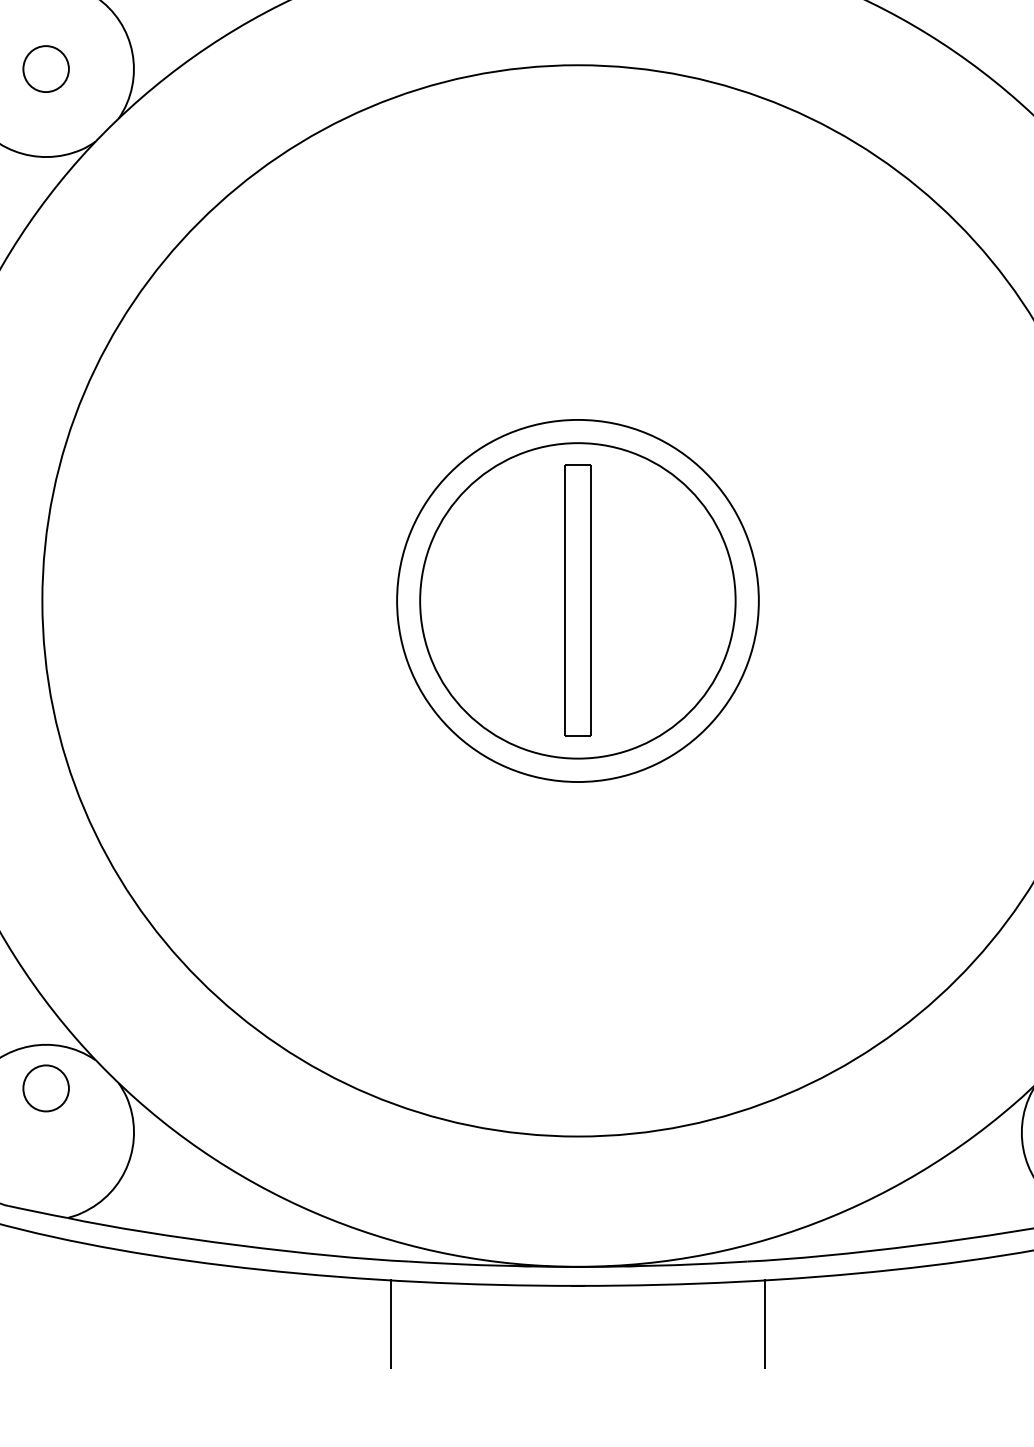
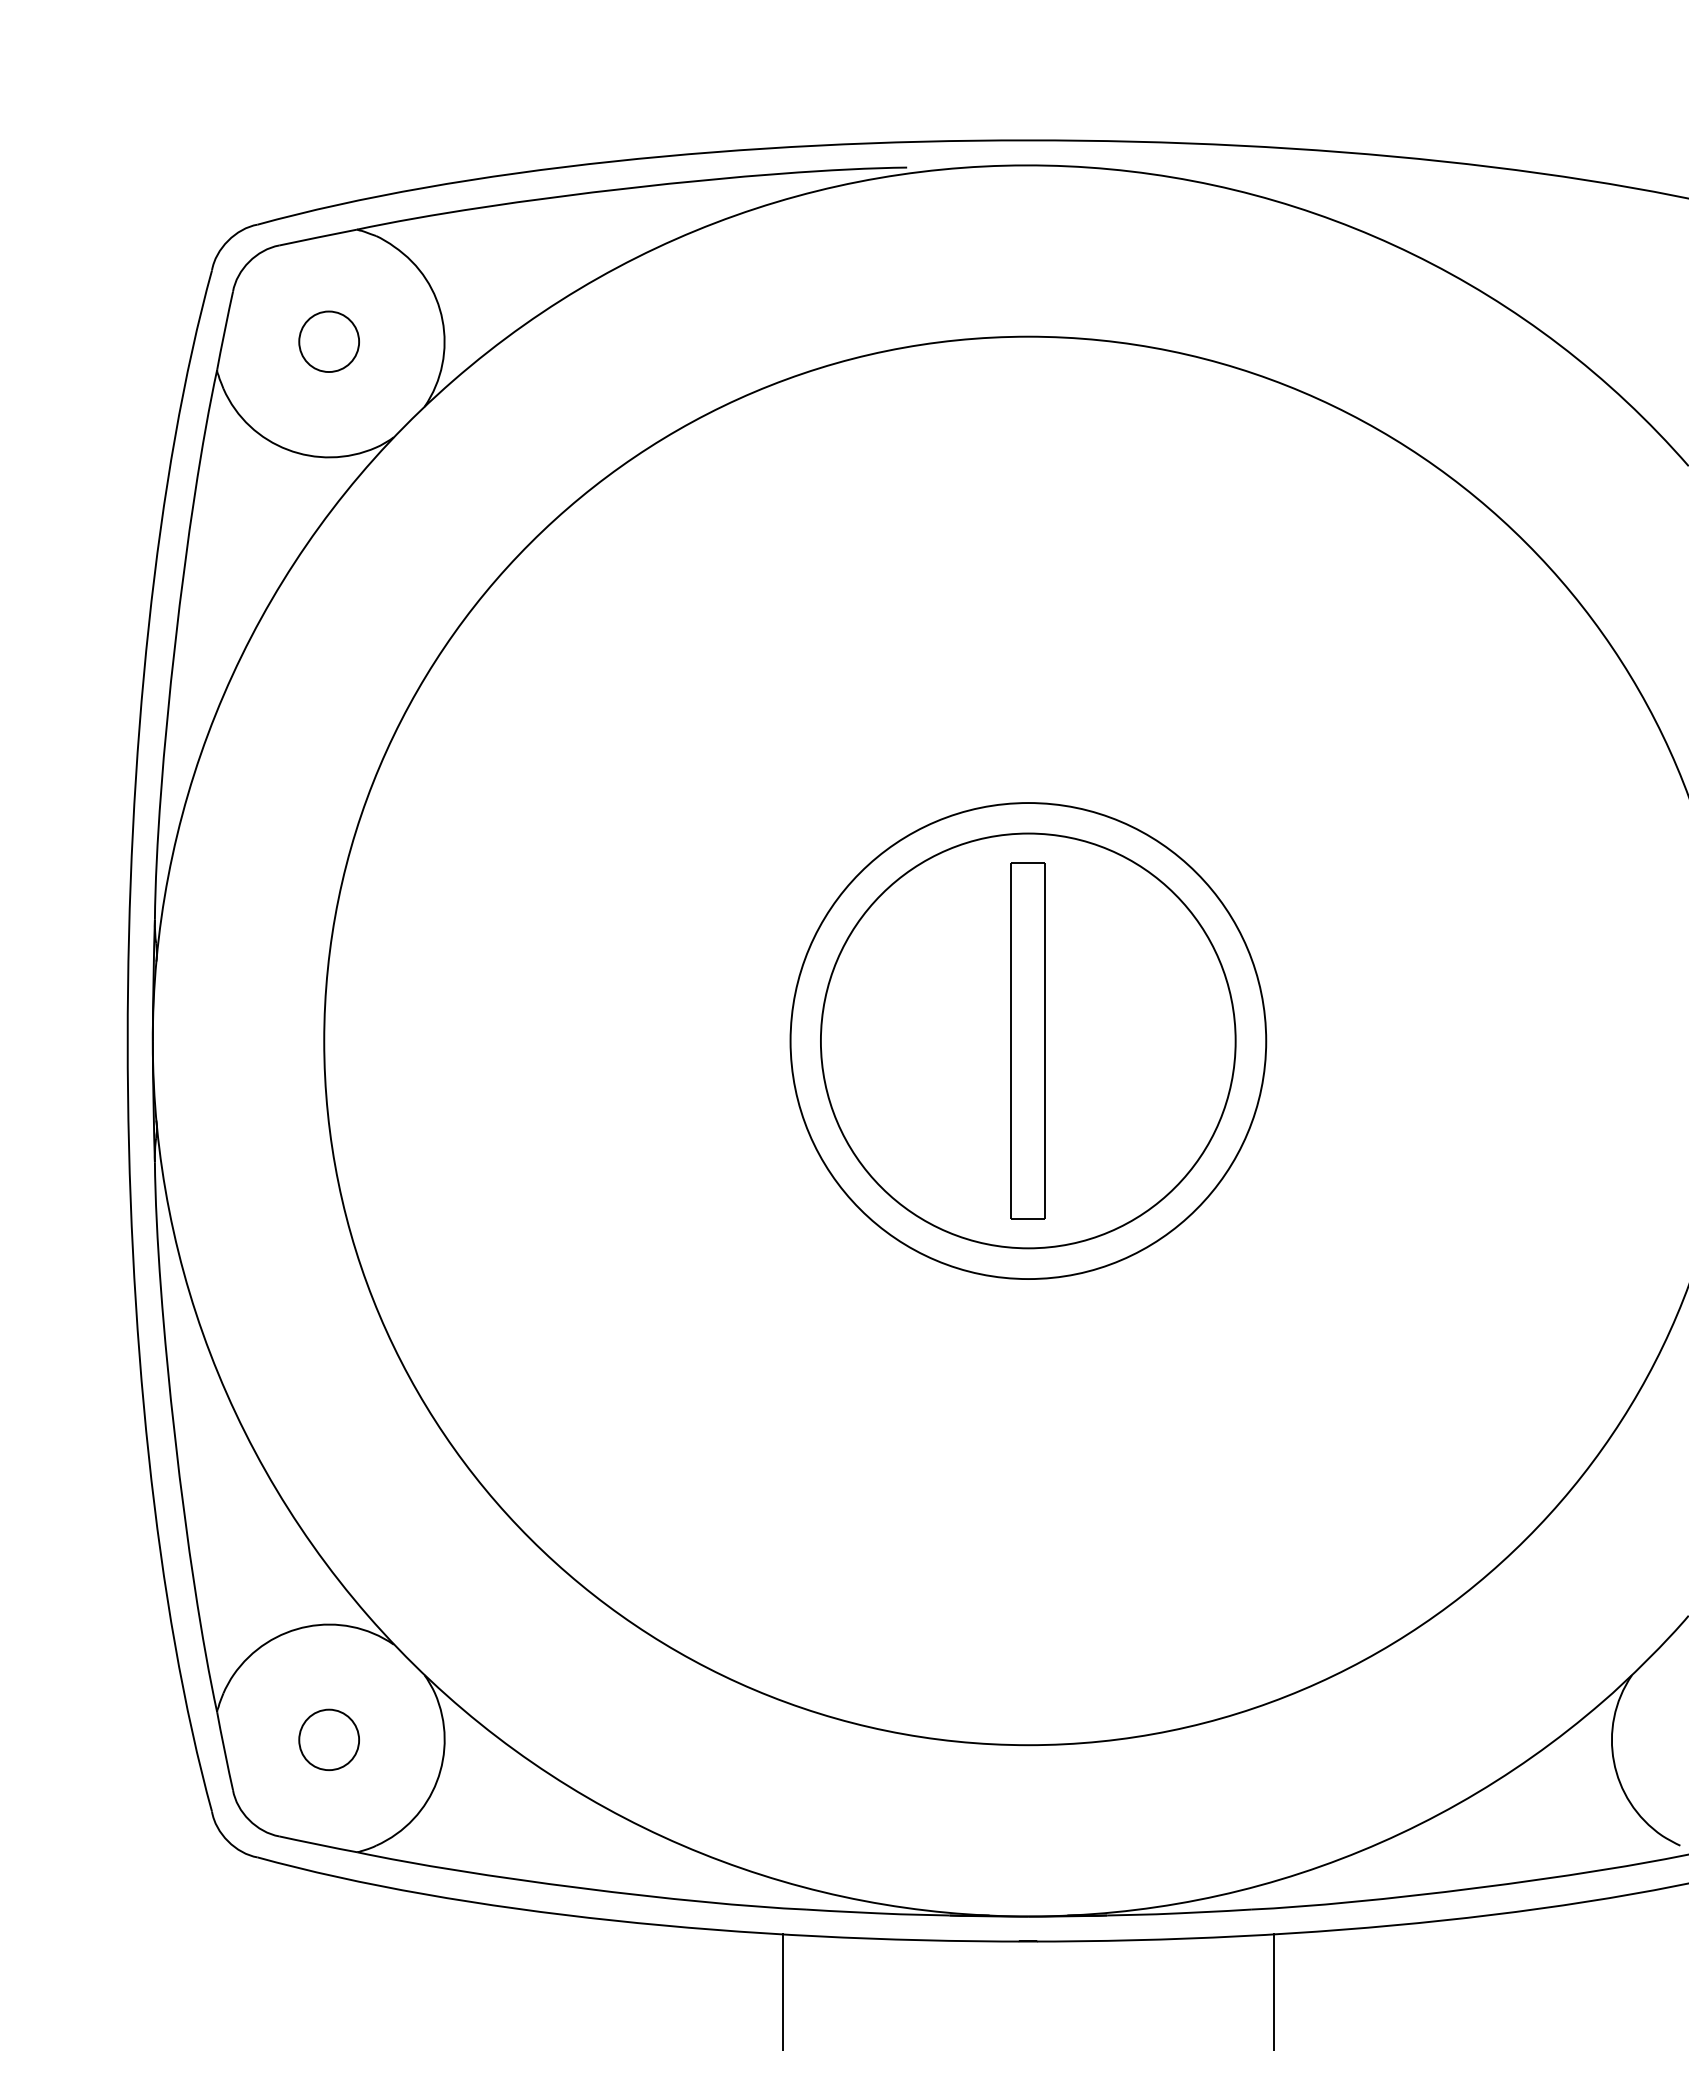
part: (45, 1088) -> (328, 1739), moved

